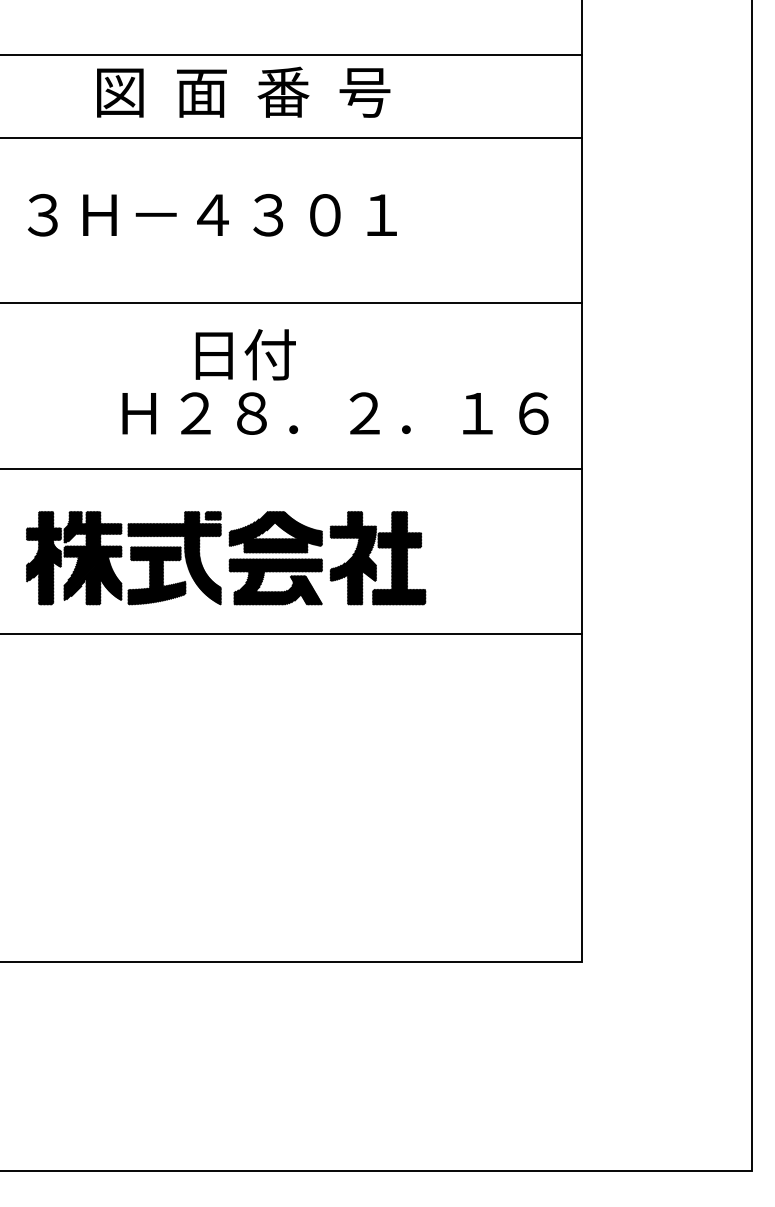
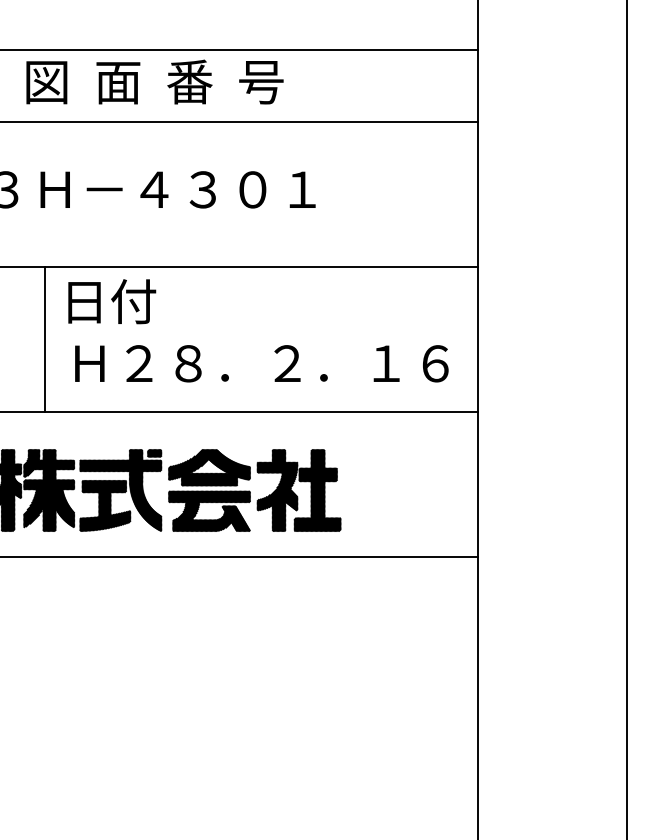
text: (243, 91) -> (154, 81), moved
text: (245, 354) -> (111, 301), moved
line: (88, 385) -> (45, 339), added

